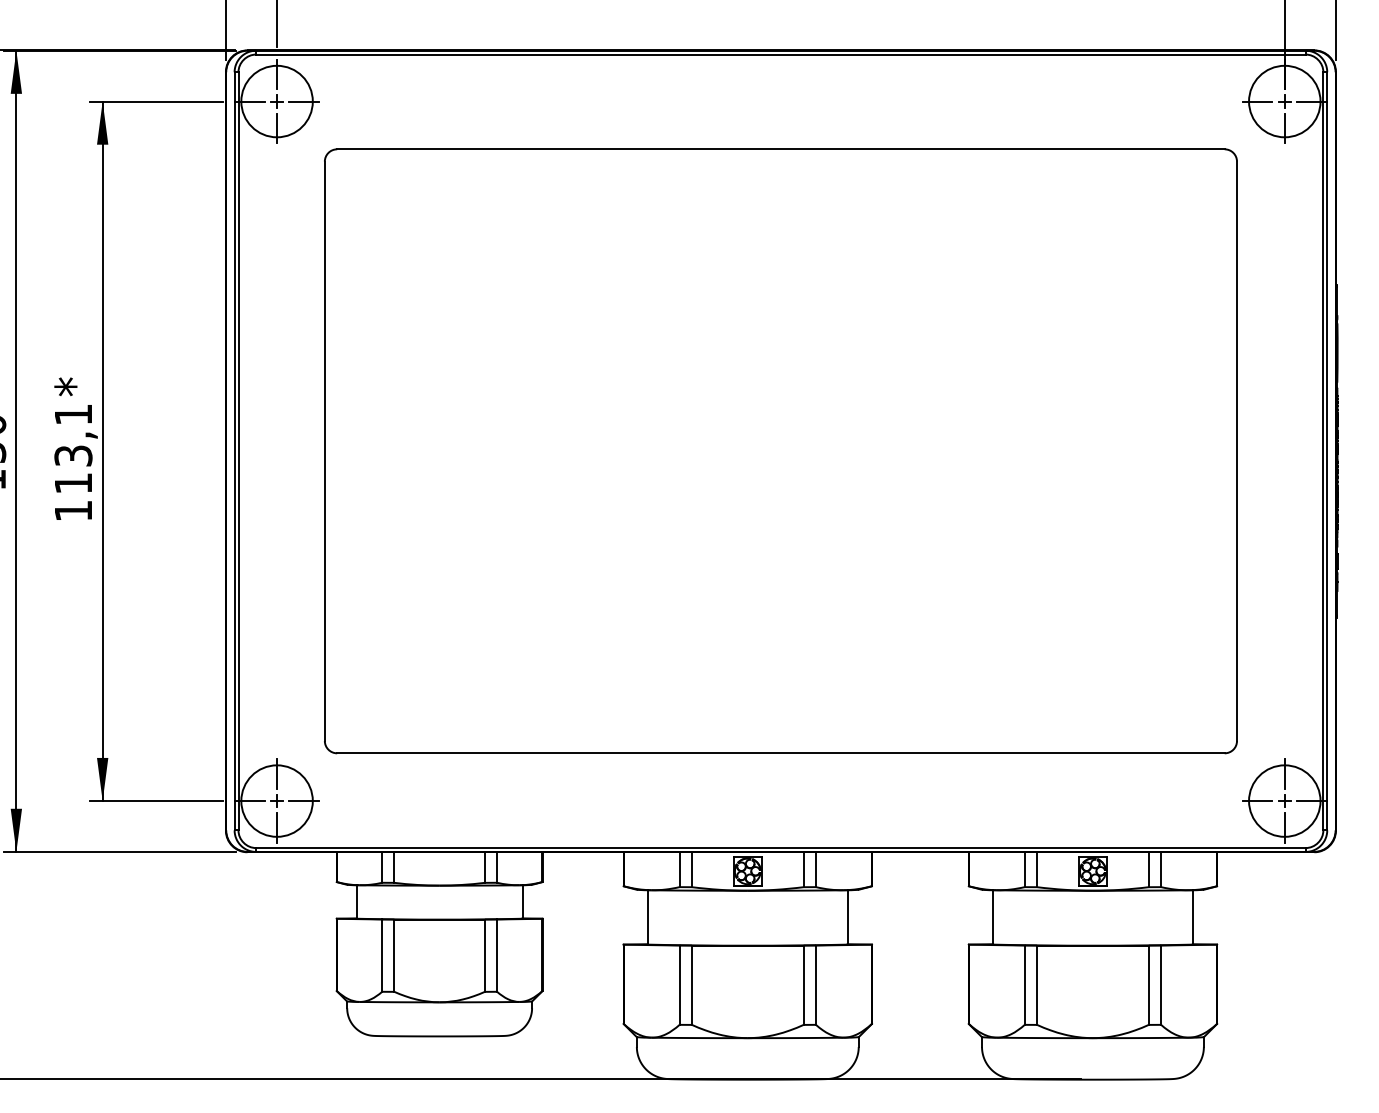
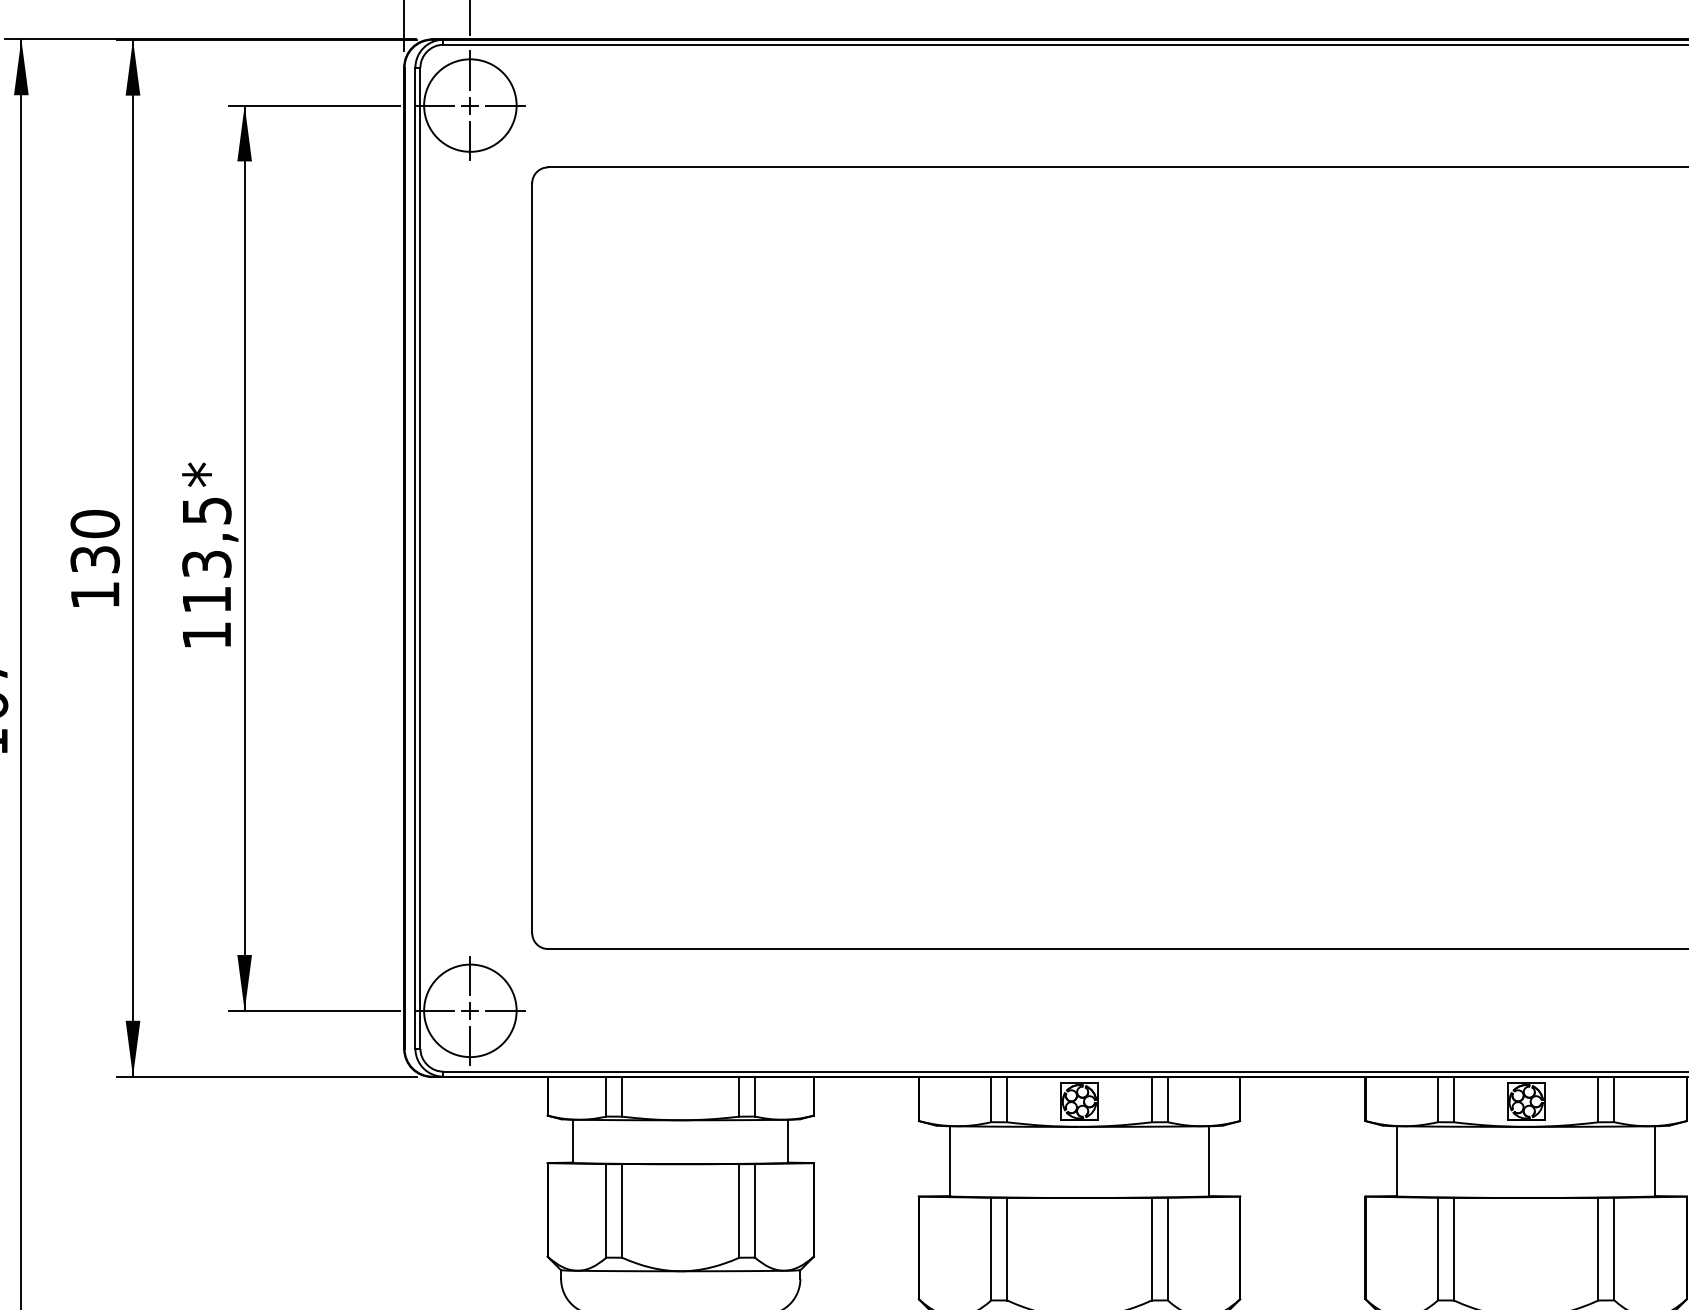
text: (73, 414) -> (206, 510), 113,1 -> 113,5

